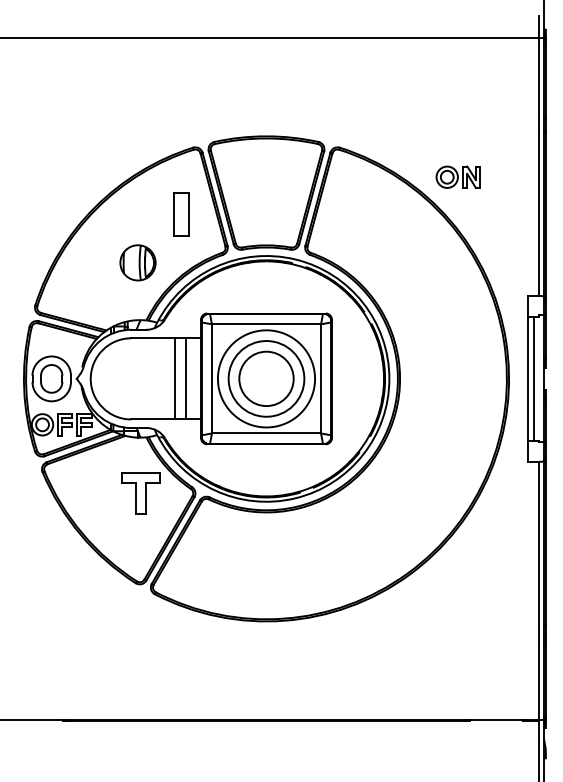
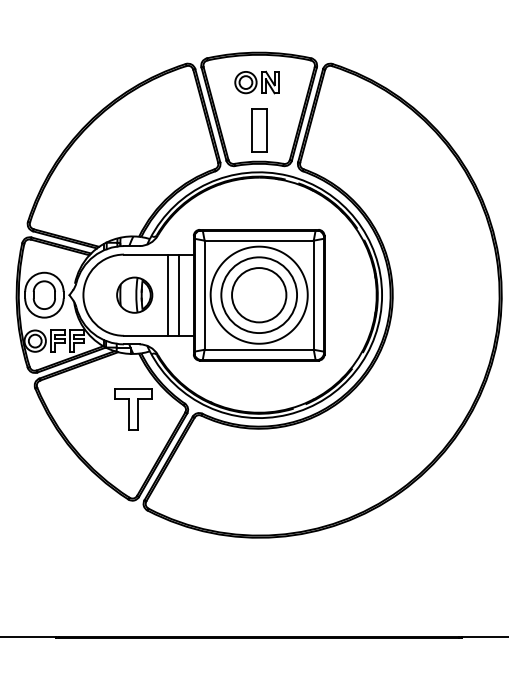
part: (457, 176) -> (256, 81), moved
part: (181, 214) -> (259, 130), moved
part: (137, 262) -> (134, 294), moved

